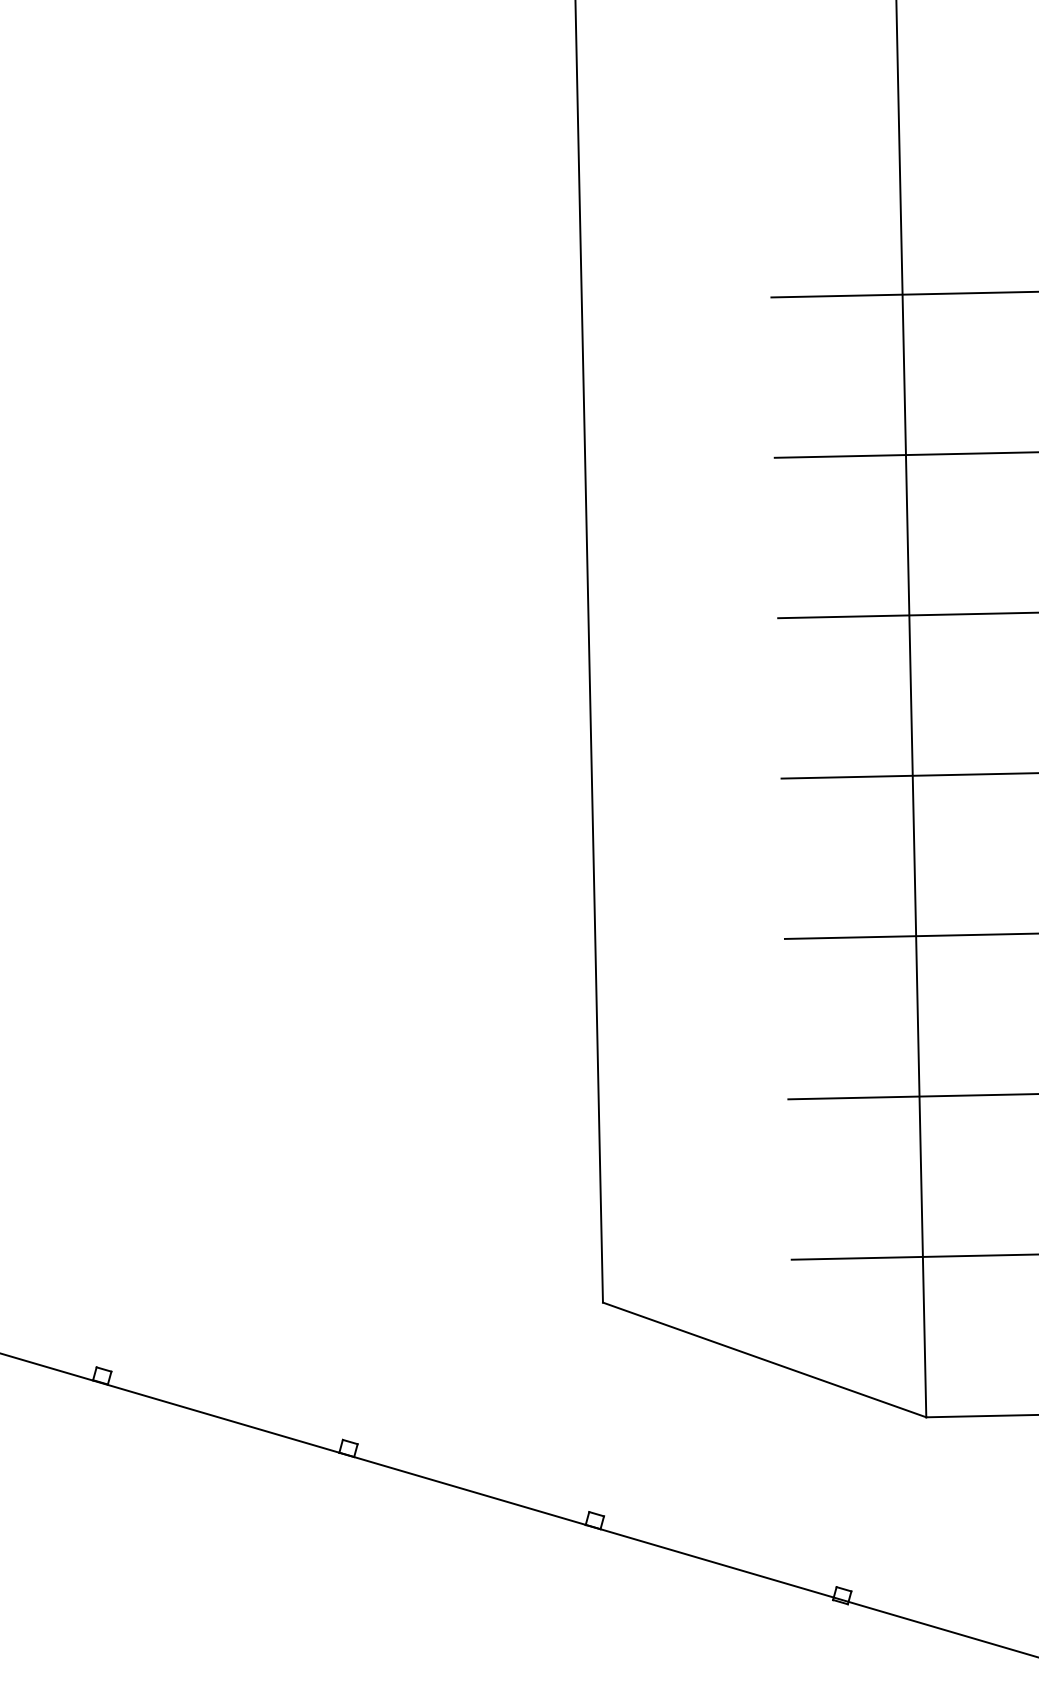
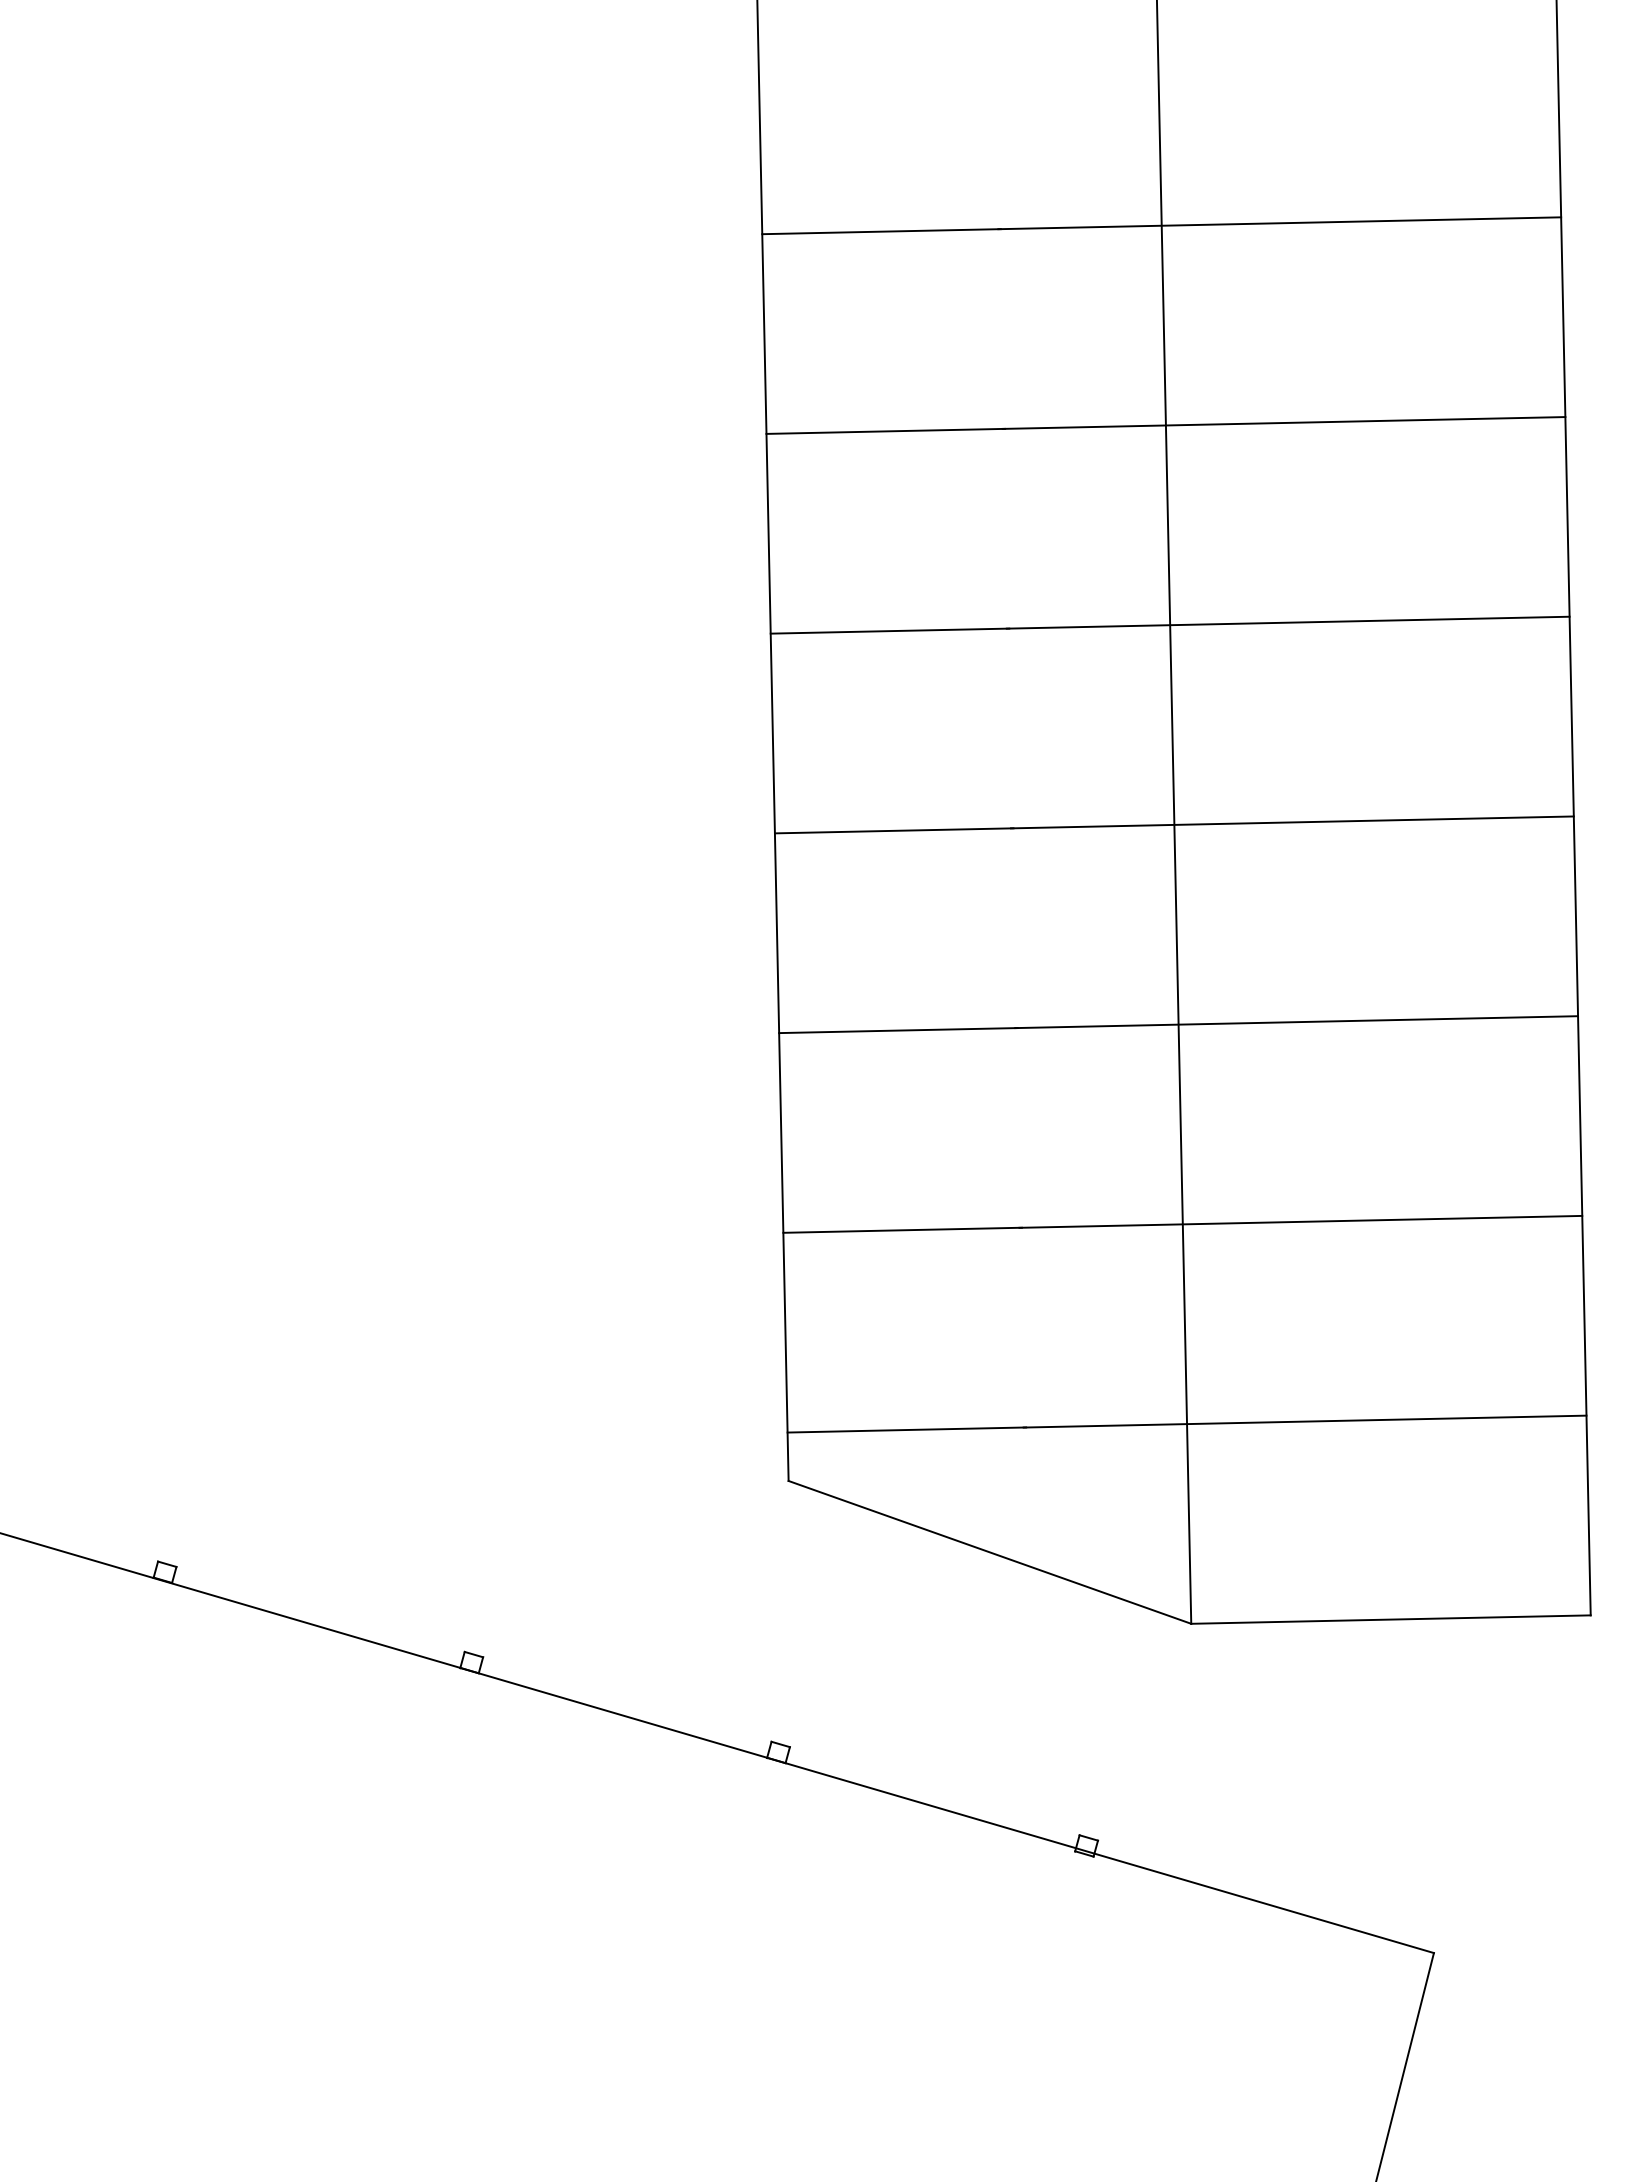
line: (677, 299) -> (881, 231), added
line: (680, 459) -> (885, 430), added
line: (683, 619) -> (889, 630), added
line: (687, 780) -> (893, 830), added
line: (691, 940) -> (898, 1030), added
line: (694, 1100) -> (902, 1229), added
line: (697, 1261) -> (906, 1429), added

